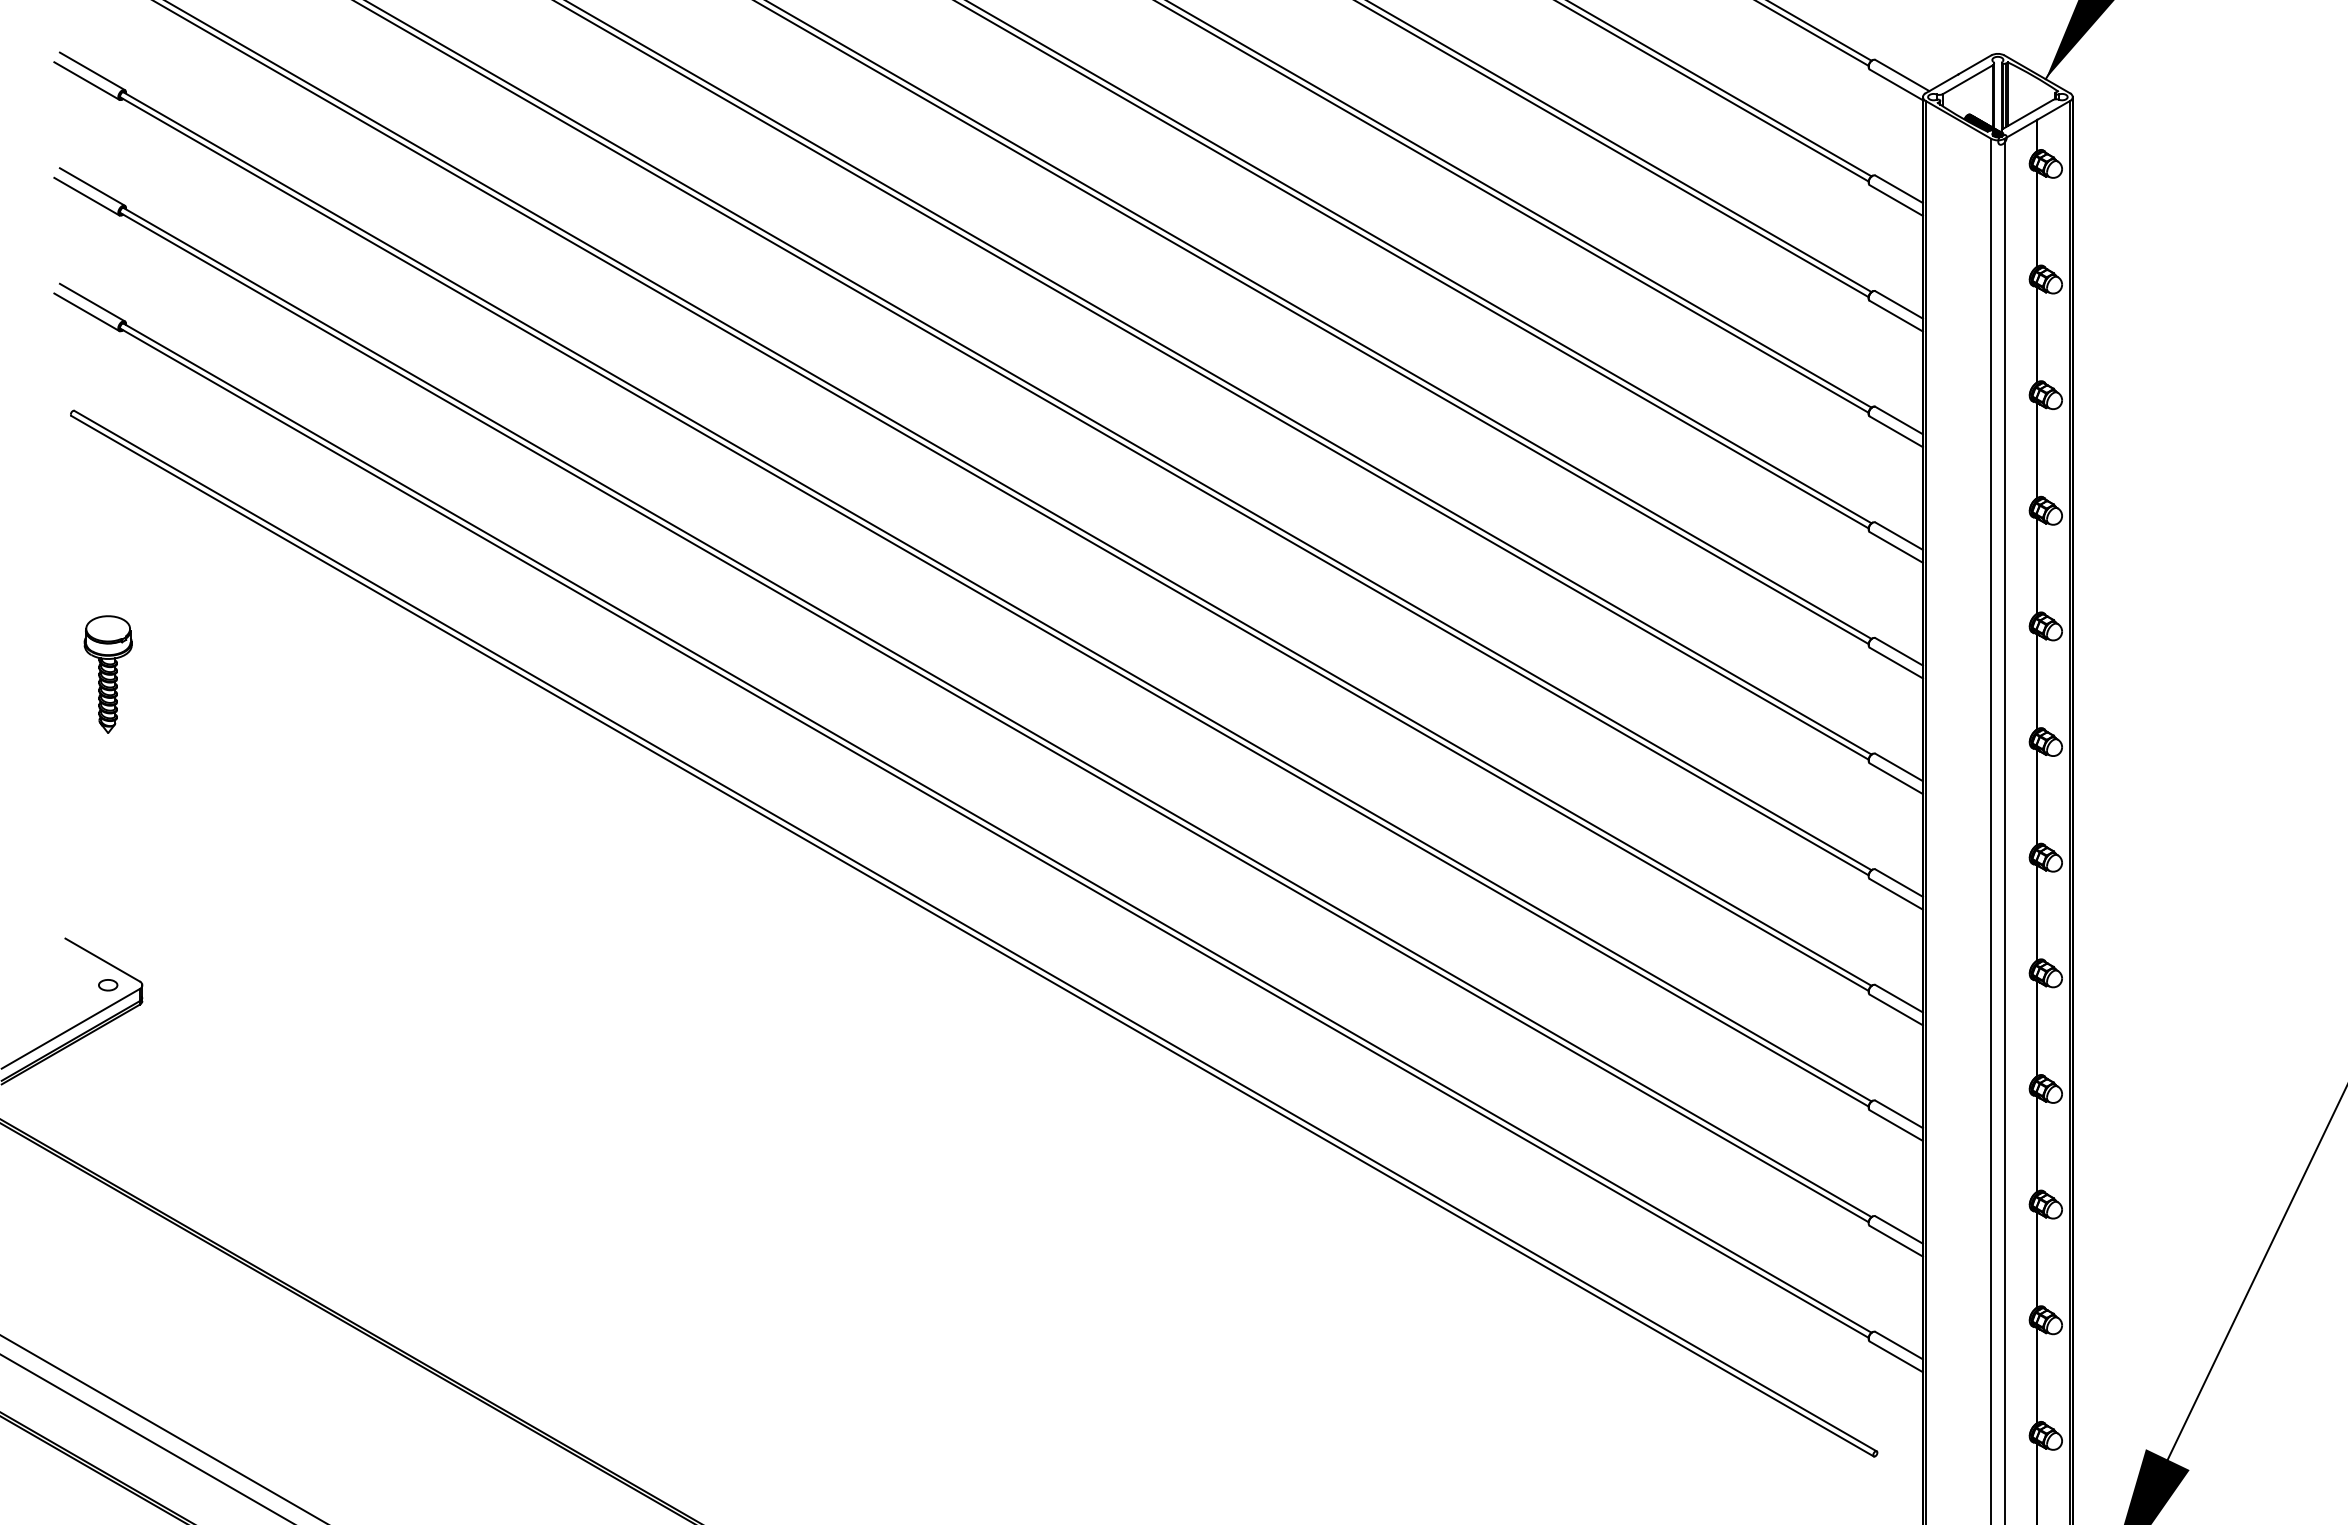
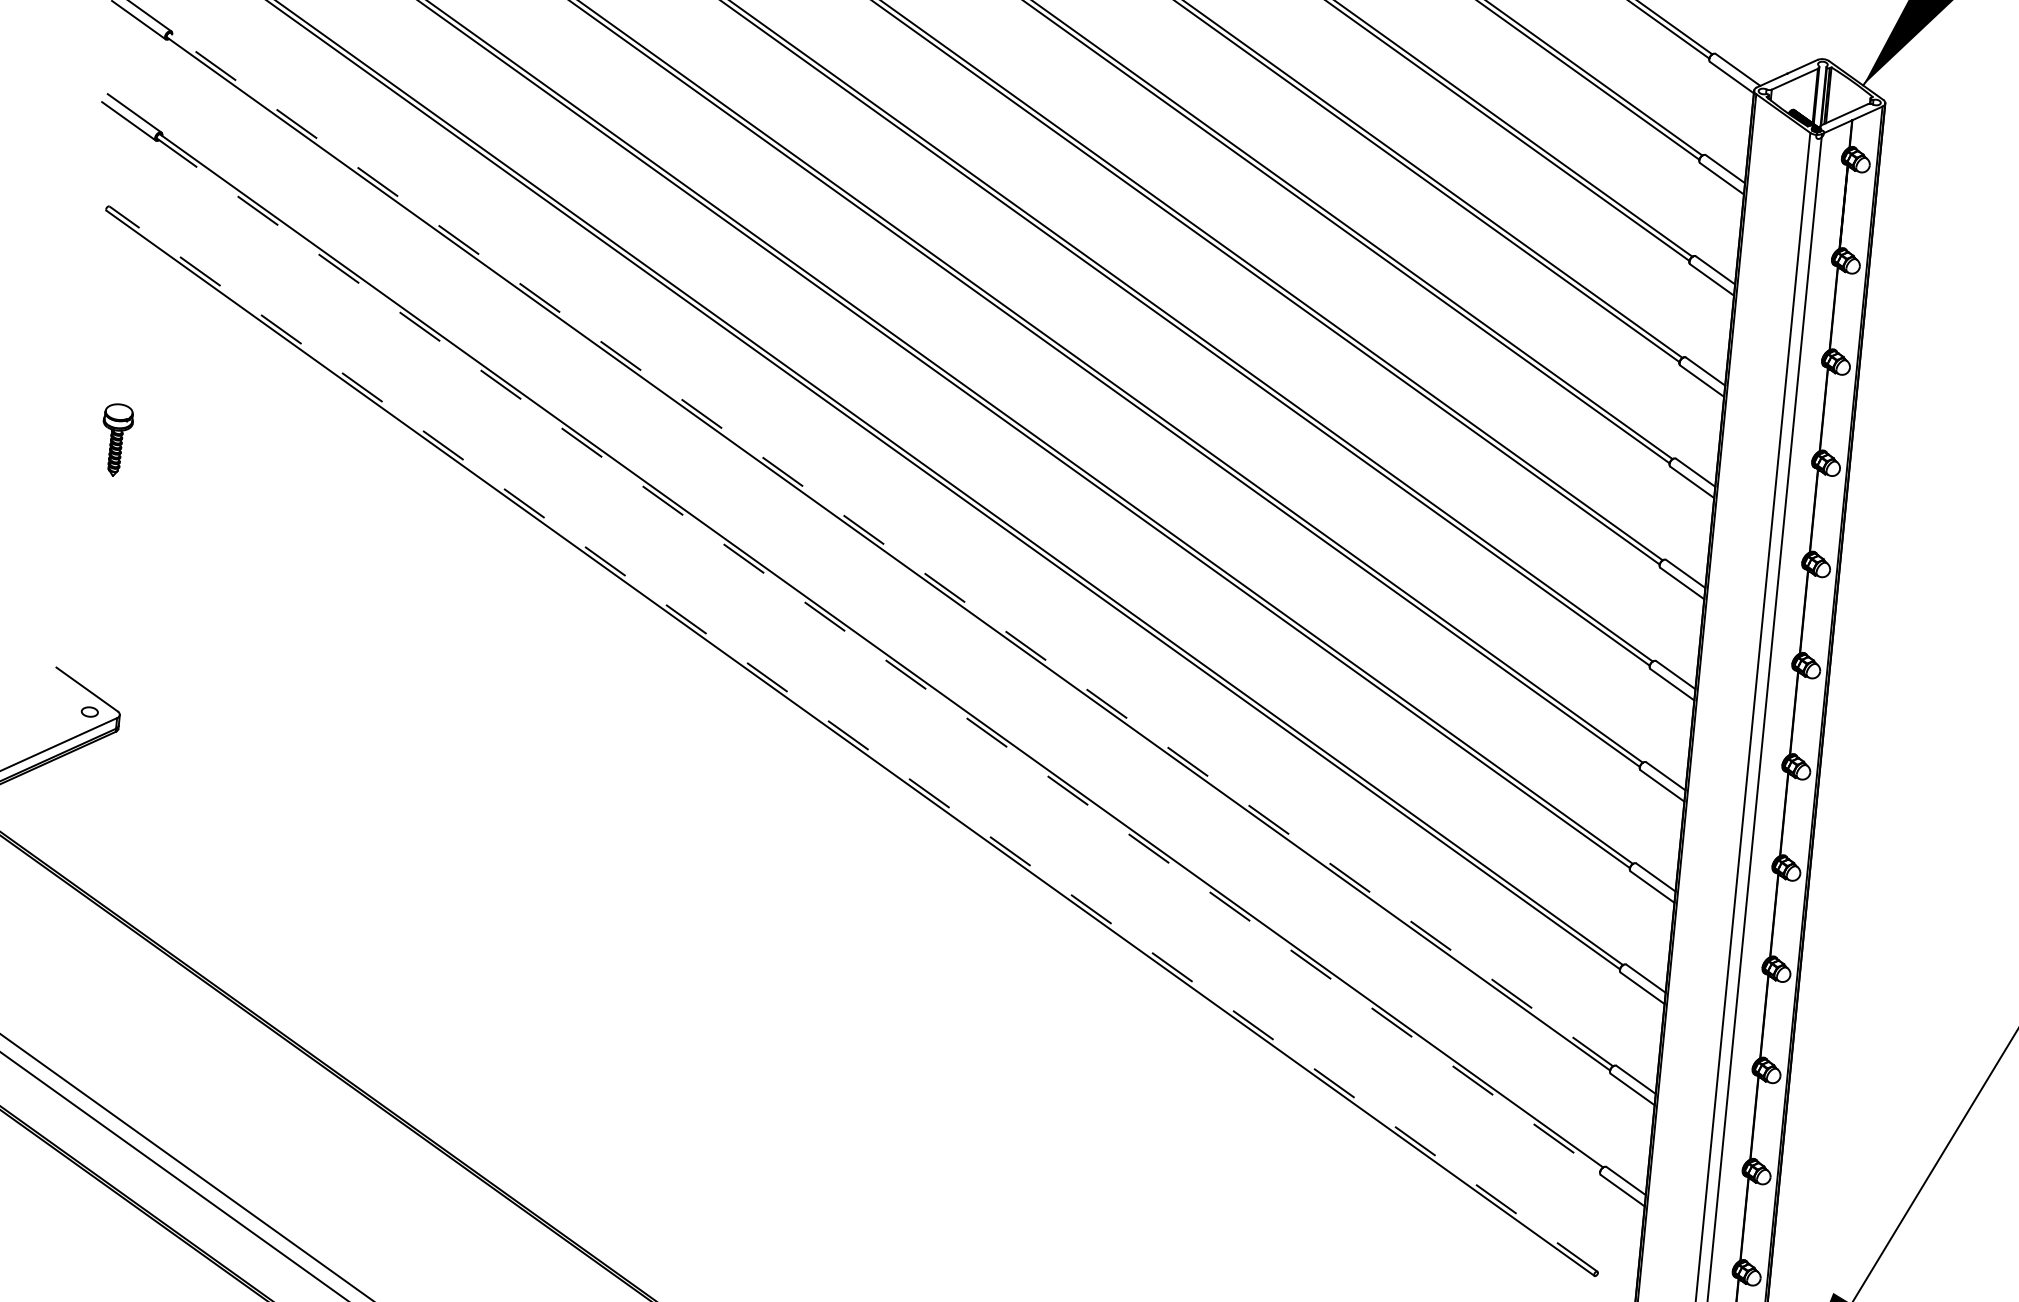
part: (107, 674) -> (115, 440), size x0.7
line: (996, 712) -> (890, 549), solid -> dashed
line: (994, 833) -> (878, 655), solid -> dashed
line: (975, 931) -> (853, 739), solid -> dashed

